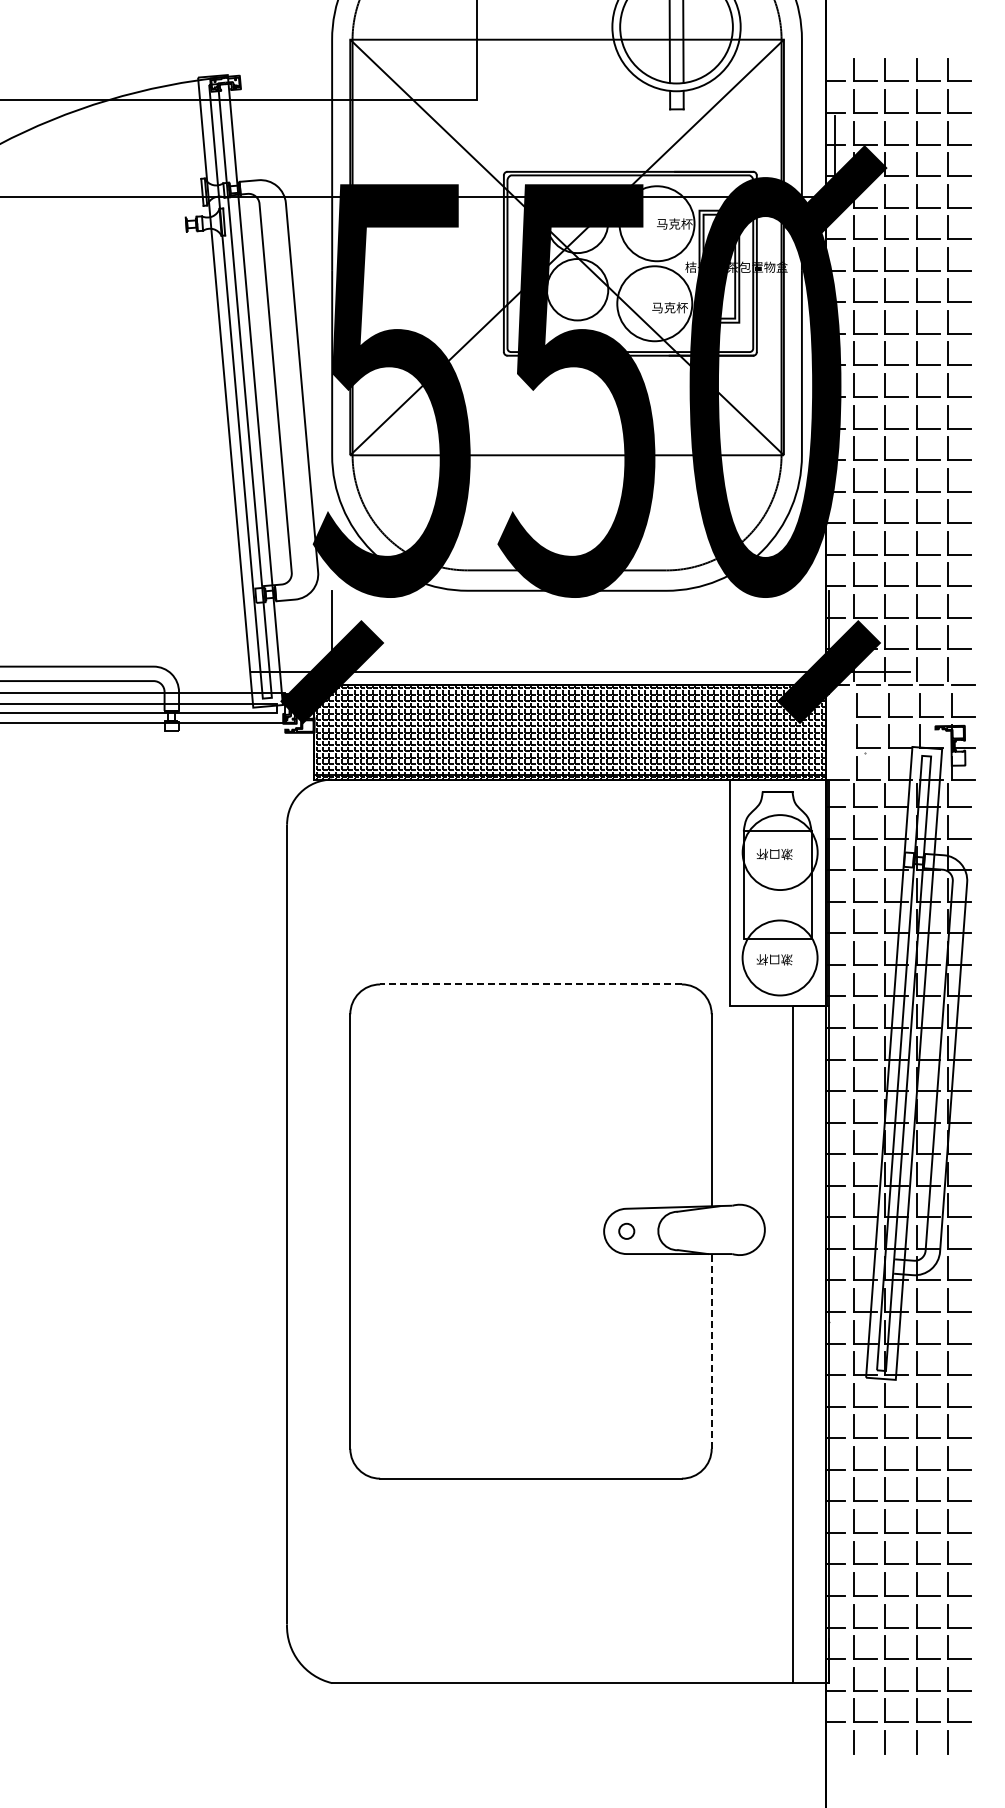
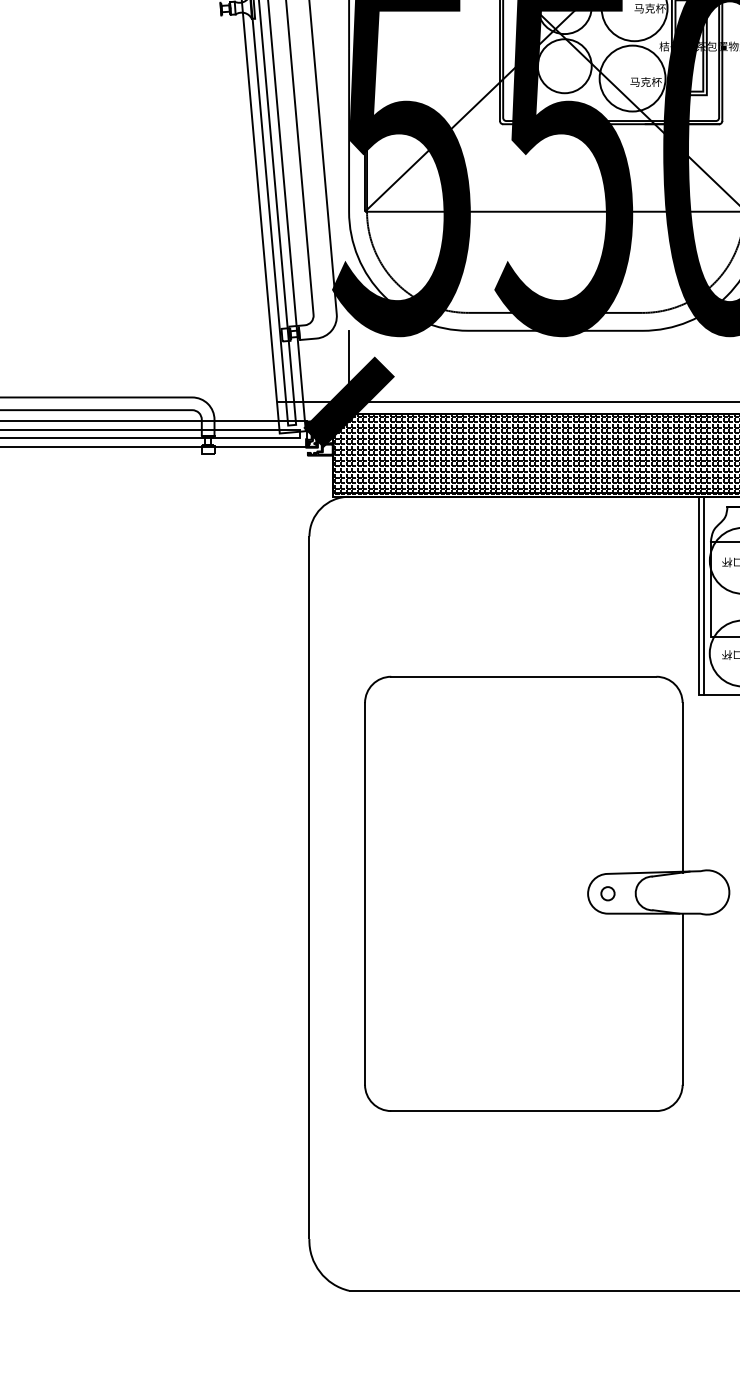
line: (736, 892) -> (704, 595), added
line: (531, 984) -> (524, 676), dashed -> solid
line: (711, 1350) -> (682, 998), dashed -> solid

